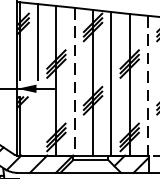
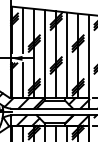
line: (75, 82) -> (45, 54), dashed -> solid
line: (148, 85) -> (89, 56), dashed -> solid
line: (38, 125) -> (23, 80), added

